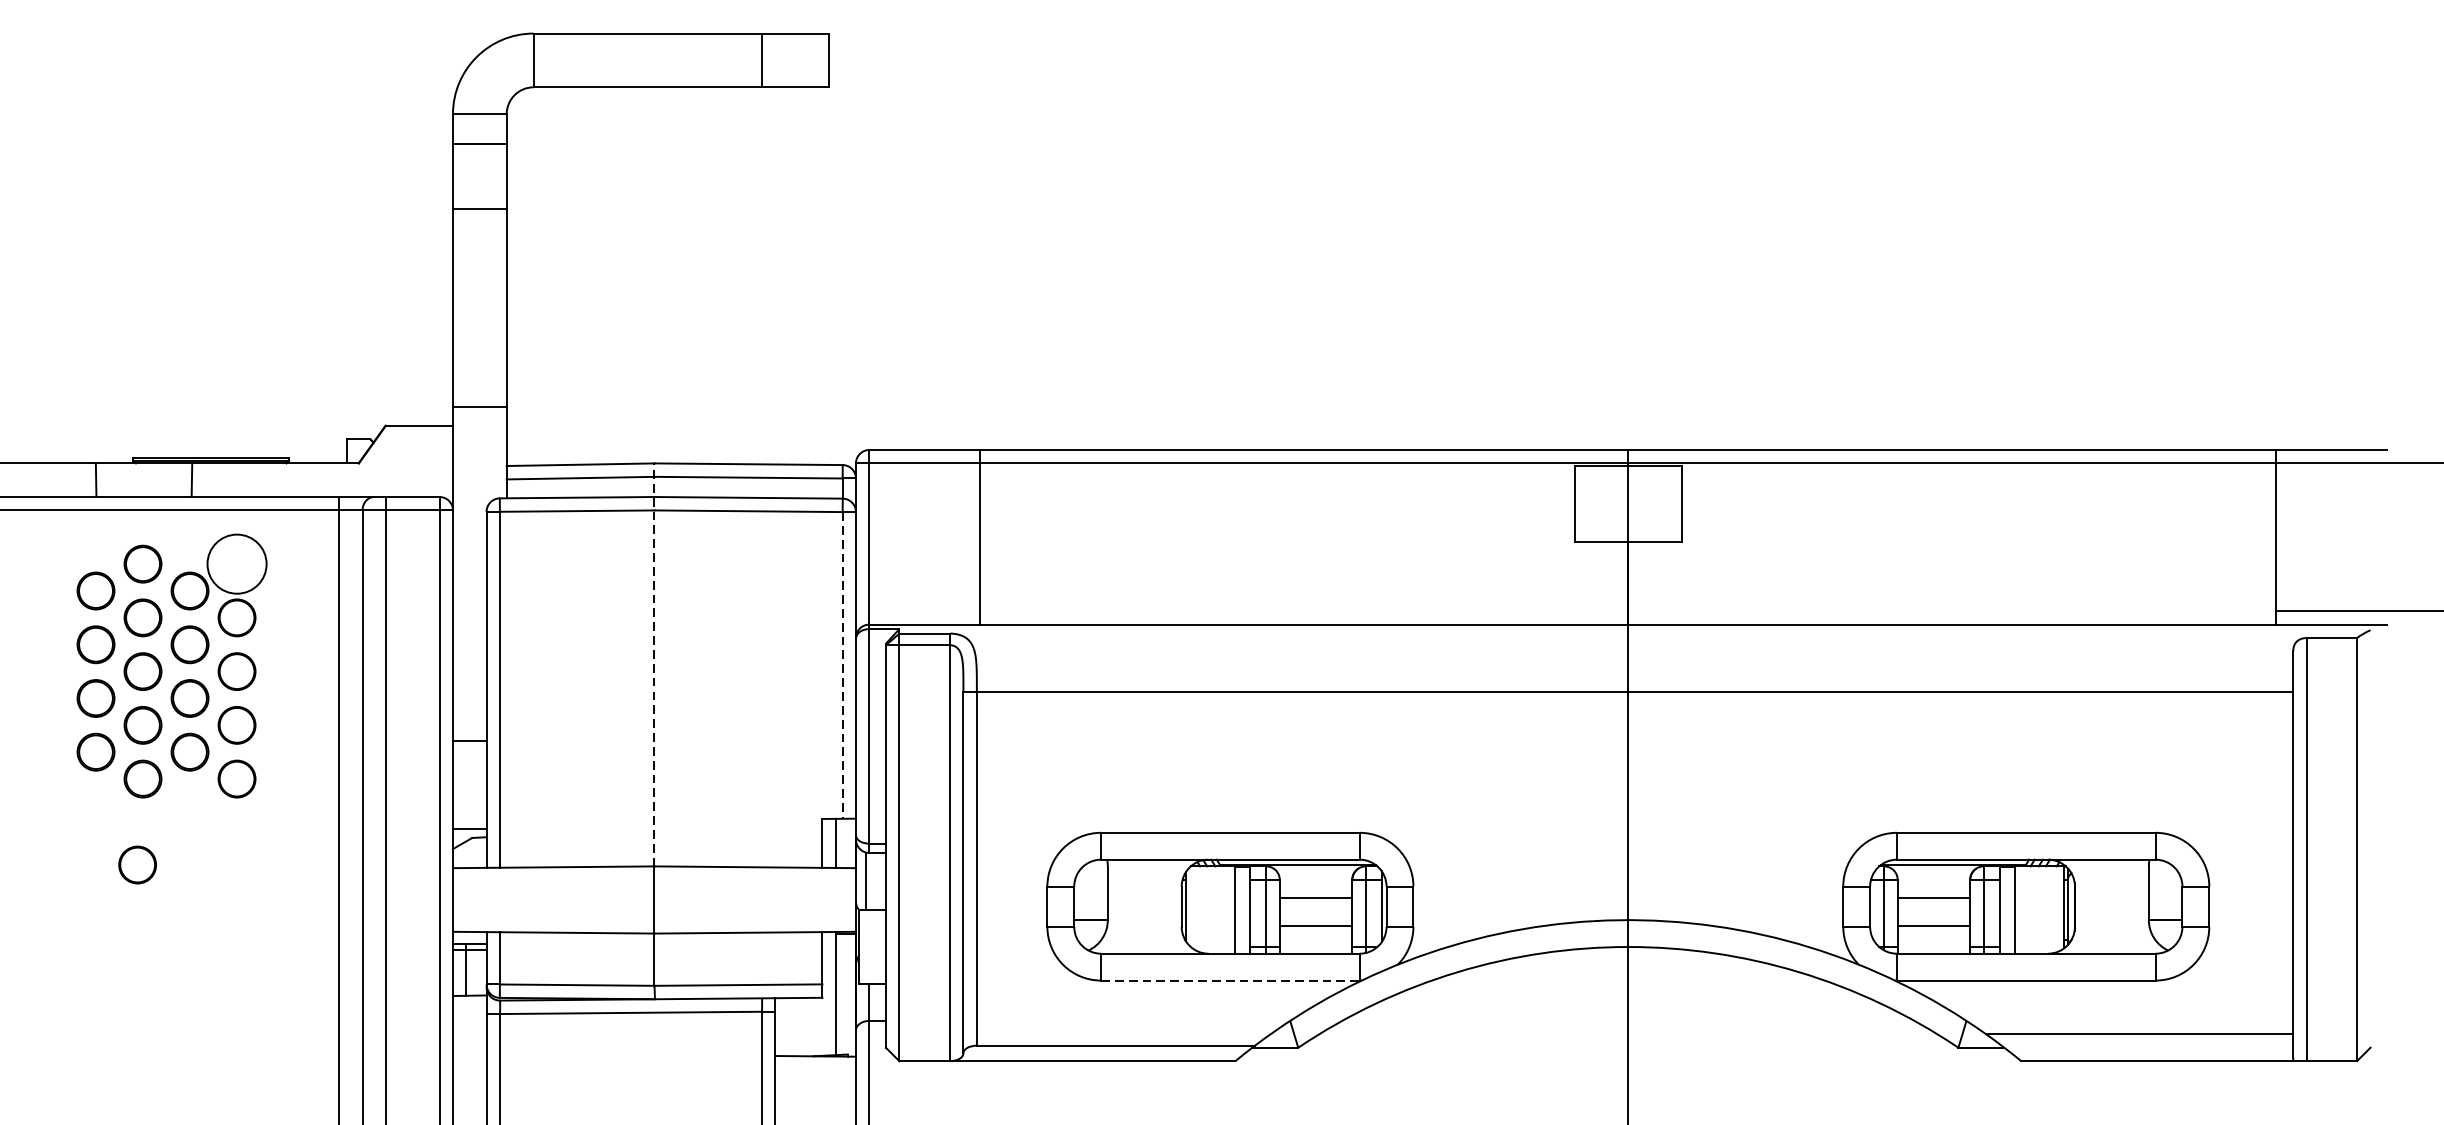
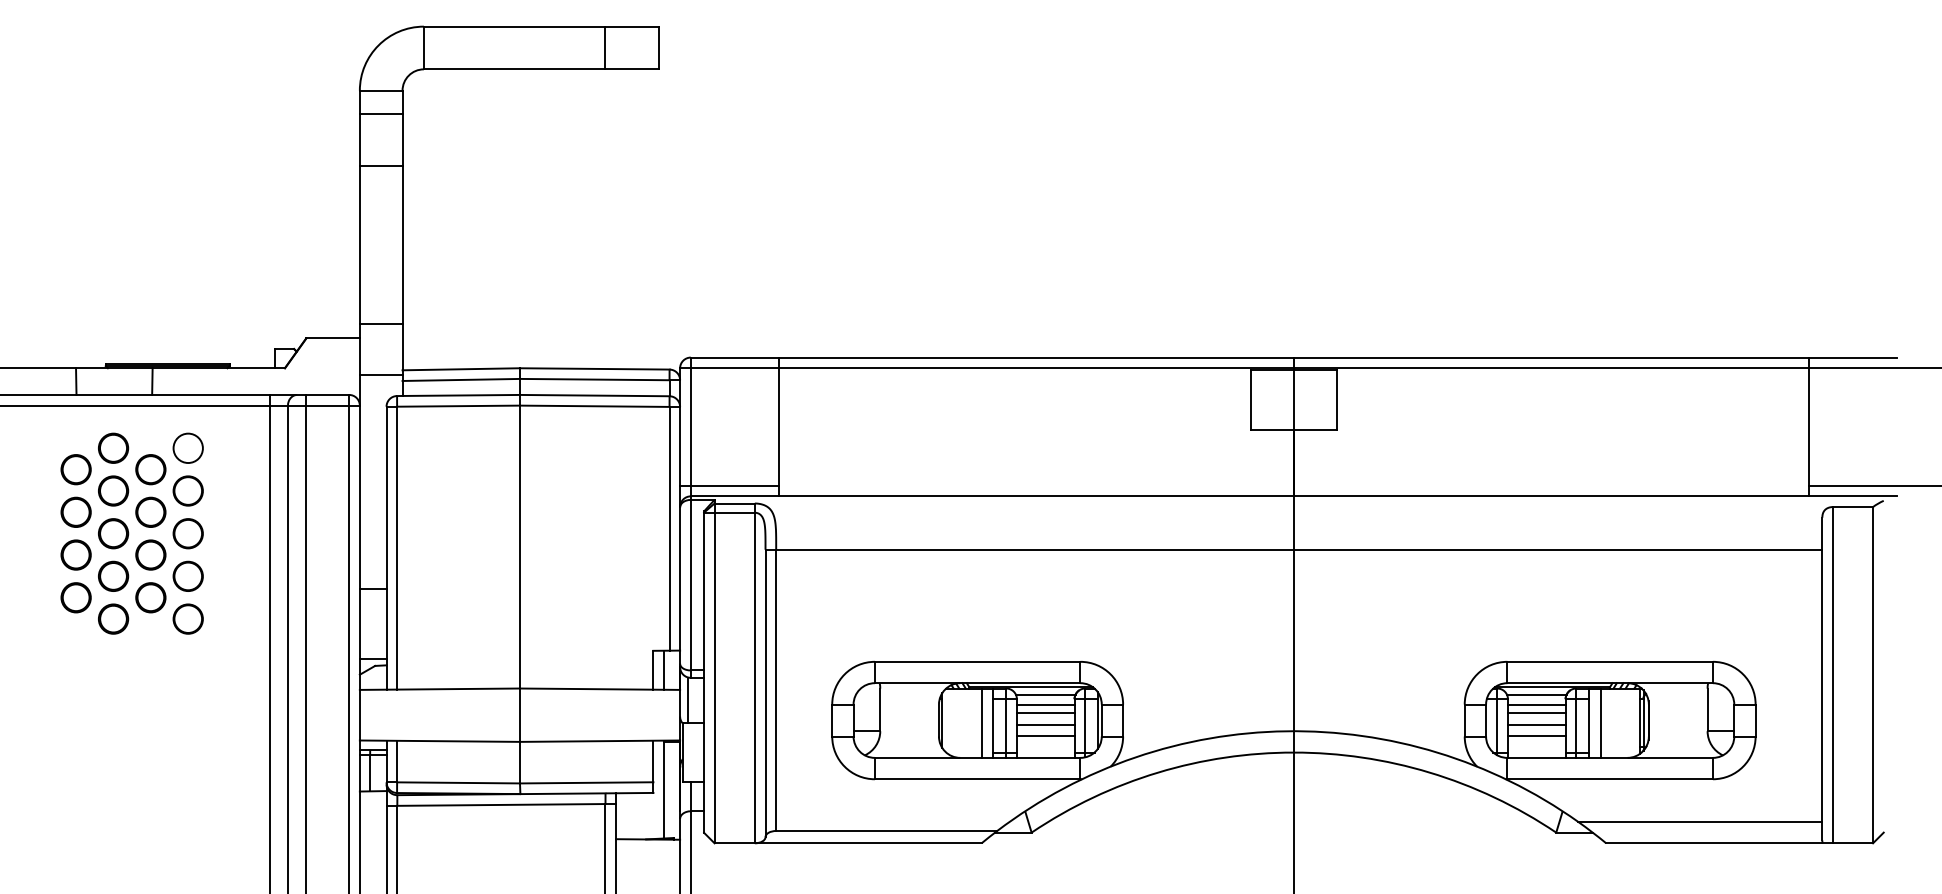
line: (478, 472) -> (380, 375), added
circle: (236, 564) -> (187, 448), size x0.62
line: (918, 610) -> (729, 485), added
line: (653, 663) -> (519, 527), dashed -> solid
line: (842, 665) -> (669, 528), dashed -> solid
circle: (136, 863) -> (108, 686), removed
line: (1315, 873) -> (1045, 694), added
line: (1933, 873) -> (1536, 694), added
line: (1315, 886) -> (1045, 704), added
line: (1933, 886) -> (1536, 704), added
line: (1315, 912) -> (1045, 725), added
line: (1933, 912) -> (1536, 725), added
line: (1230, 980) -> (977, 779), dashed -> solid

